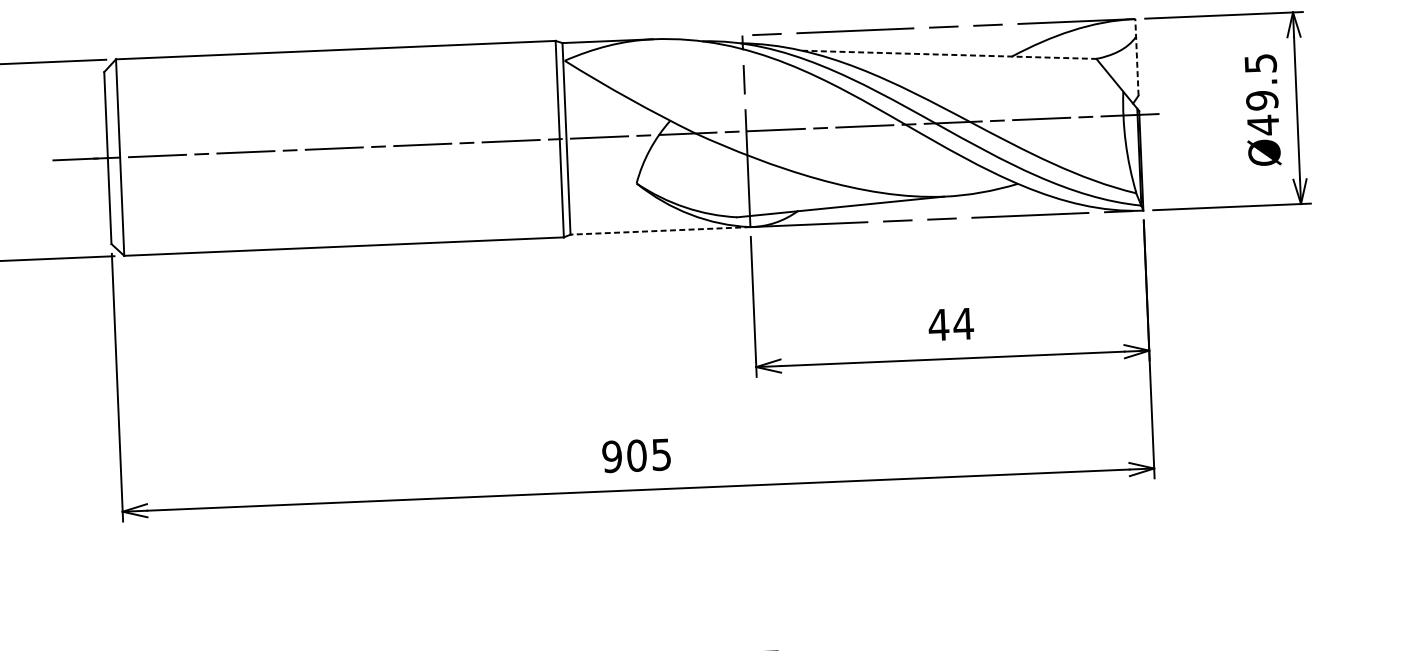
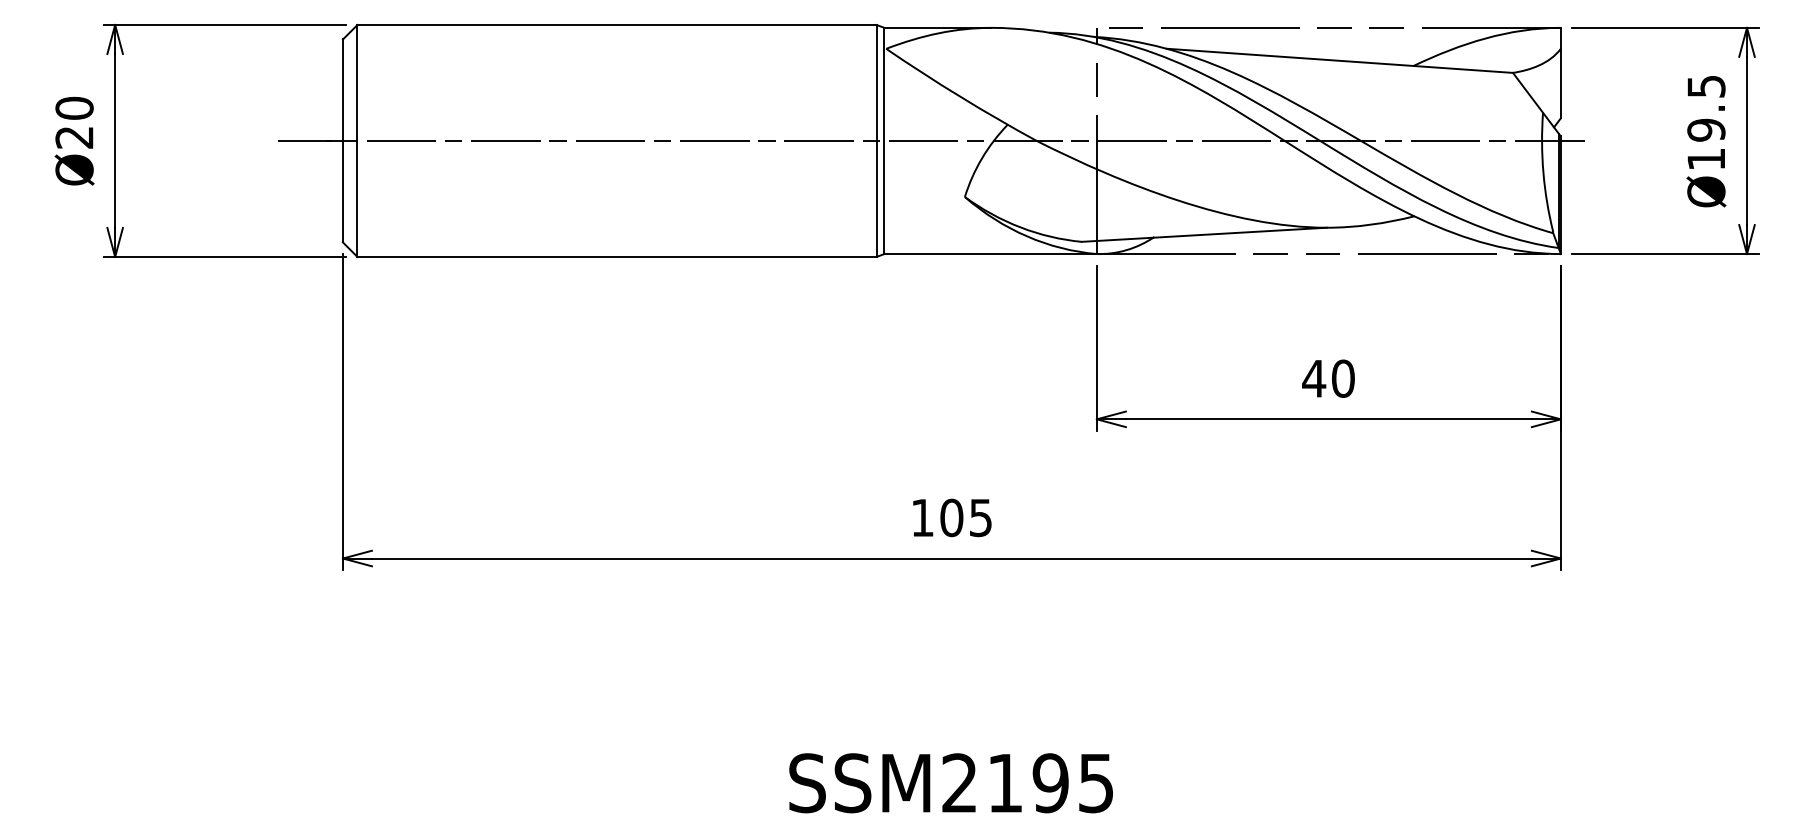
line: (949, 54) -> (1339, 60), dashed -> solid
line: (1136, 56) -> (1560, 72), dashed -> solid
text: (1262, 125) -> (1705, 159), Ø49.5 -> Ø19.5
line: (660, 231) -> (990, 254), dashed -> solid
text: (963, 323) -> (1343, 378), 44 -> 40
text: (612, 456) -> (922, 517), 905 -> 105

